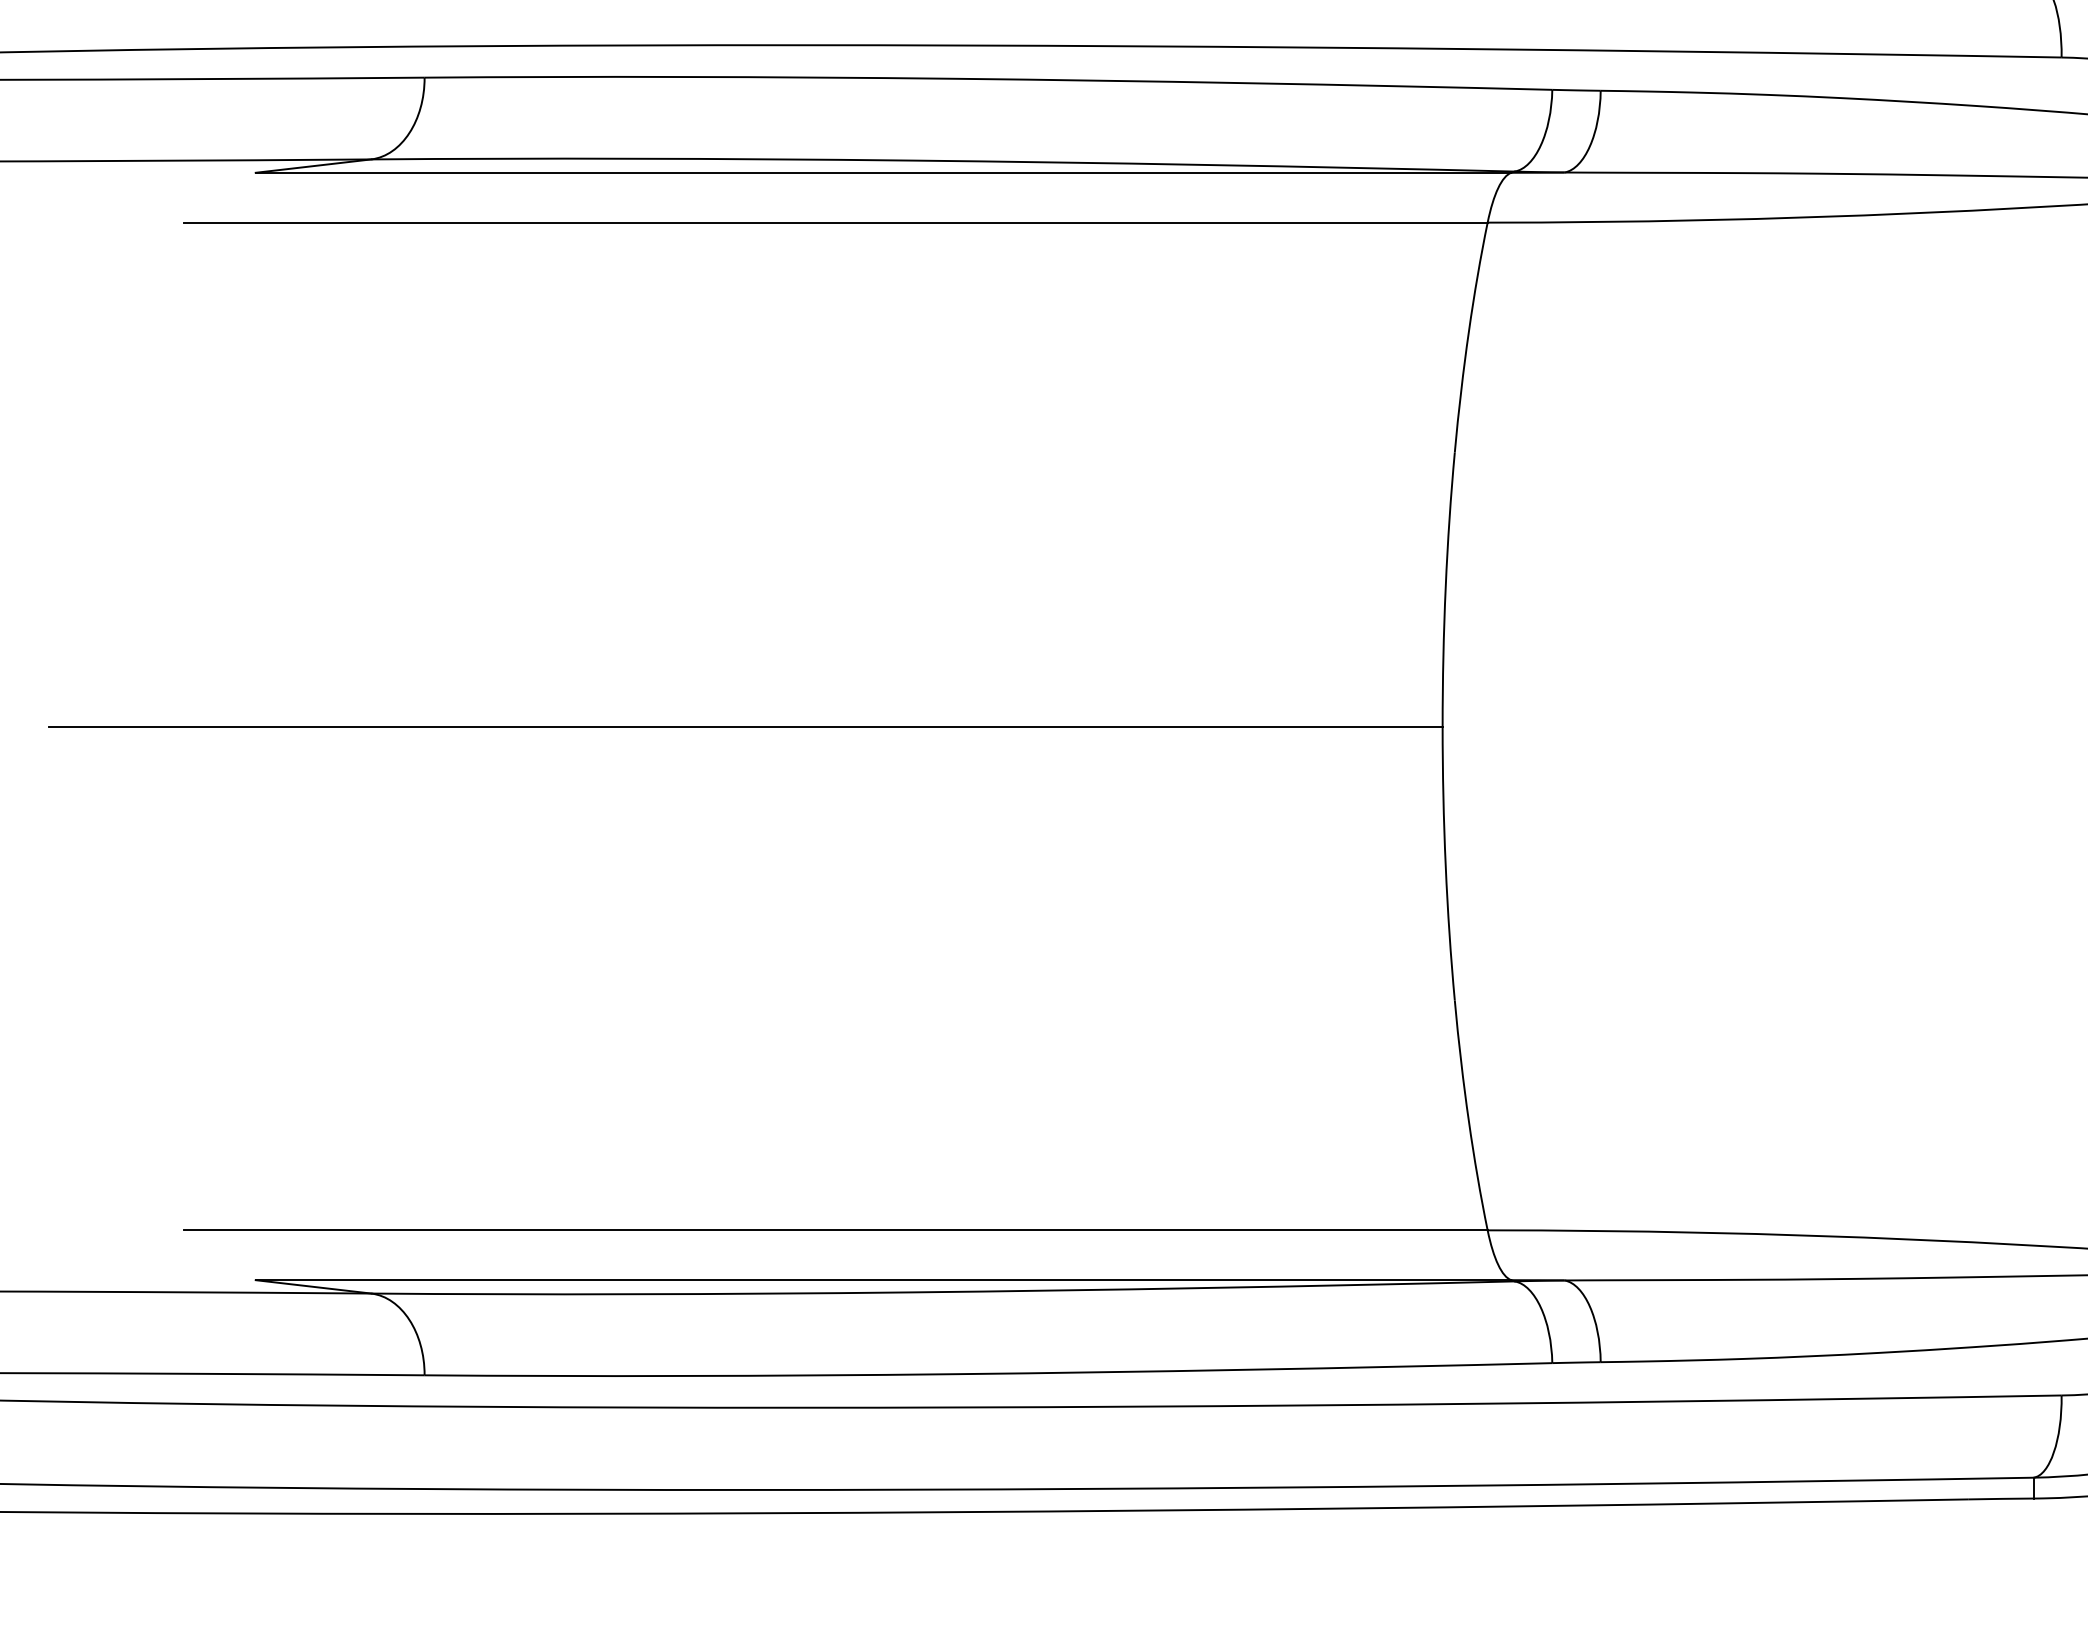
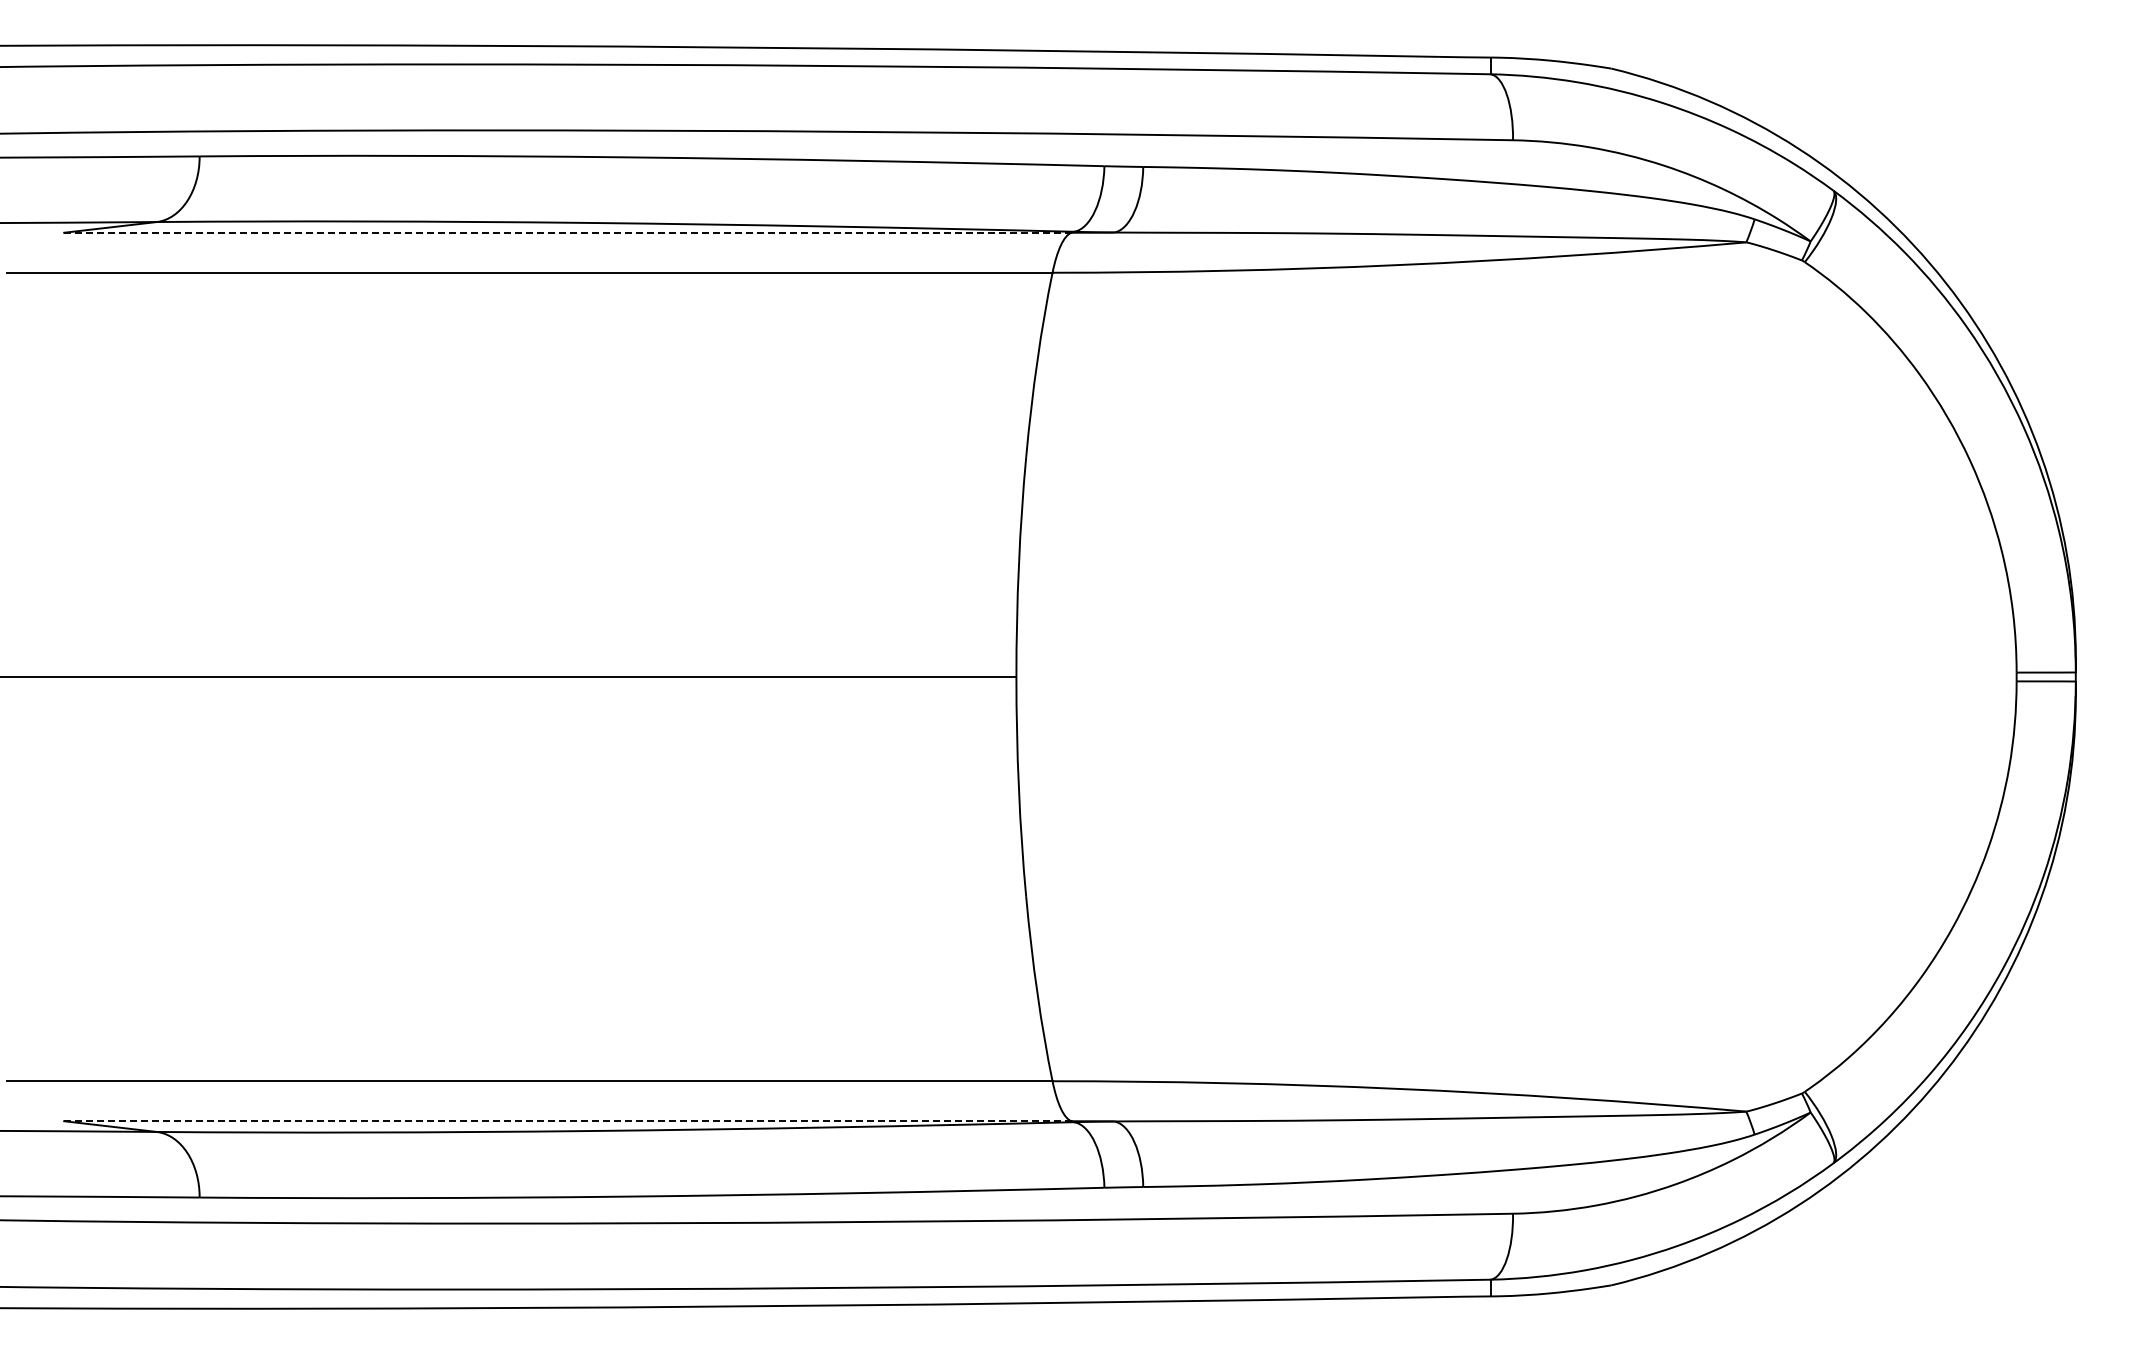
line: (883, 172) -> (567, 232), solid -> dashed
line: (883, 1280) -> (567, 1121), solid -> dashed

